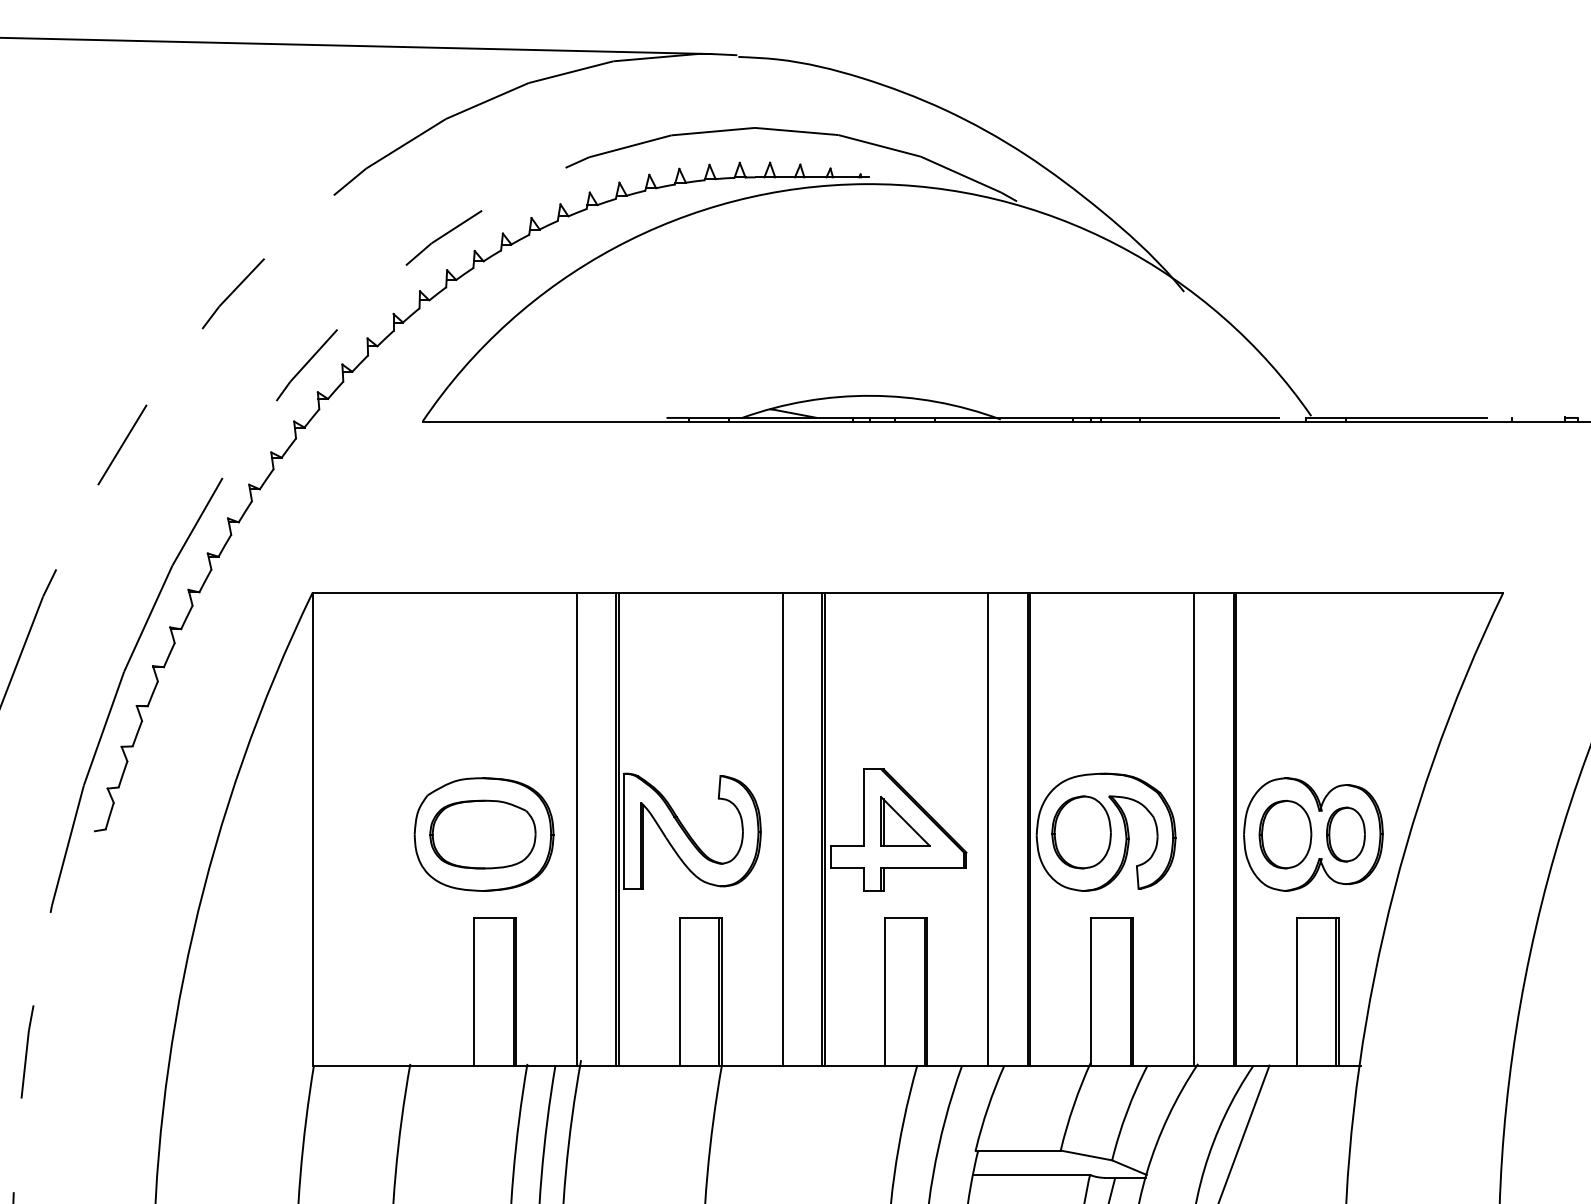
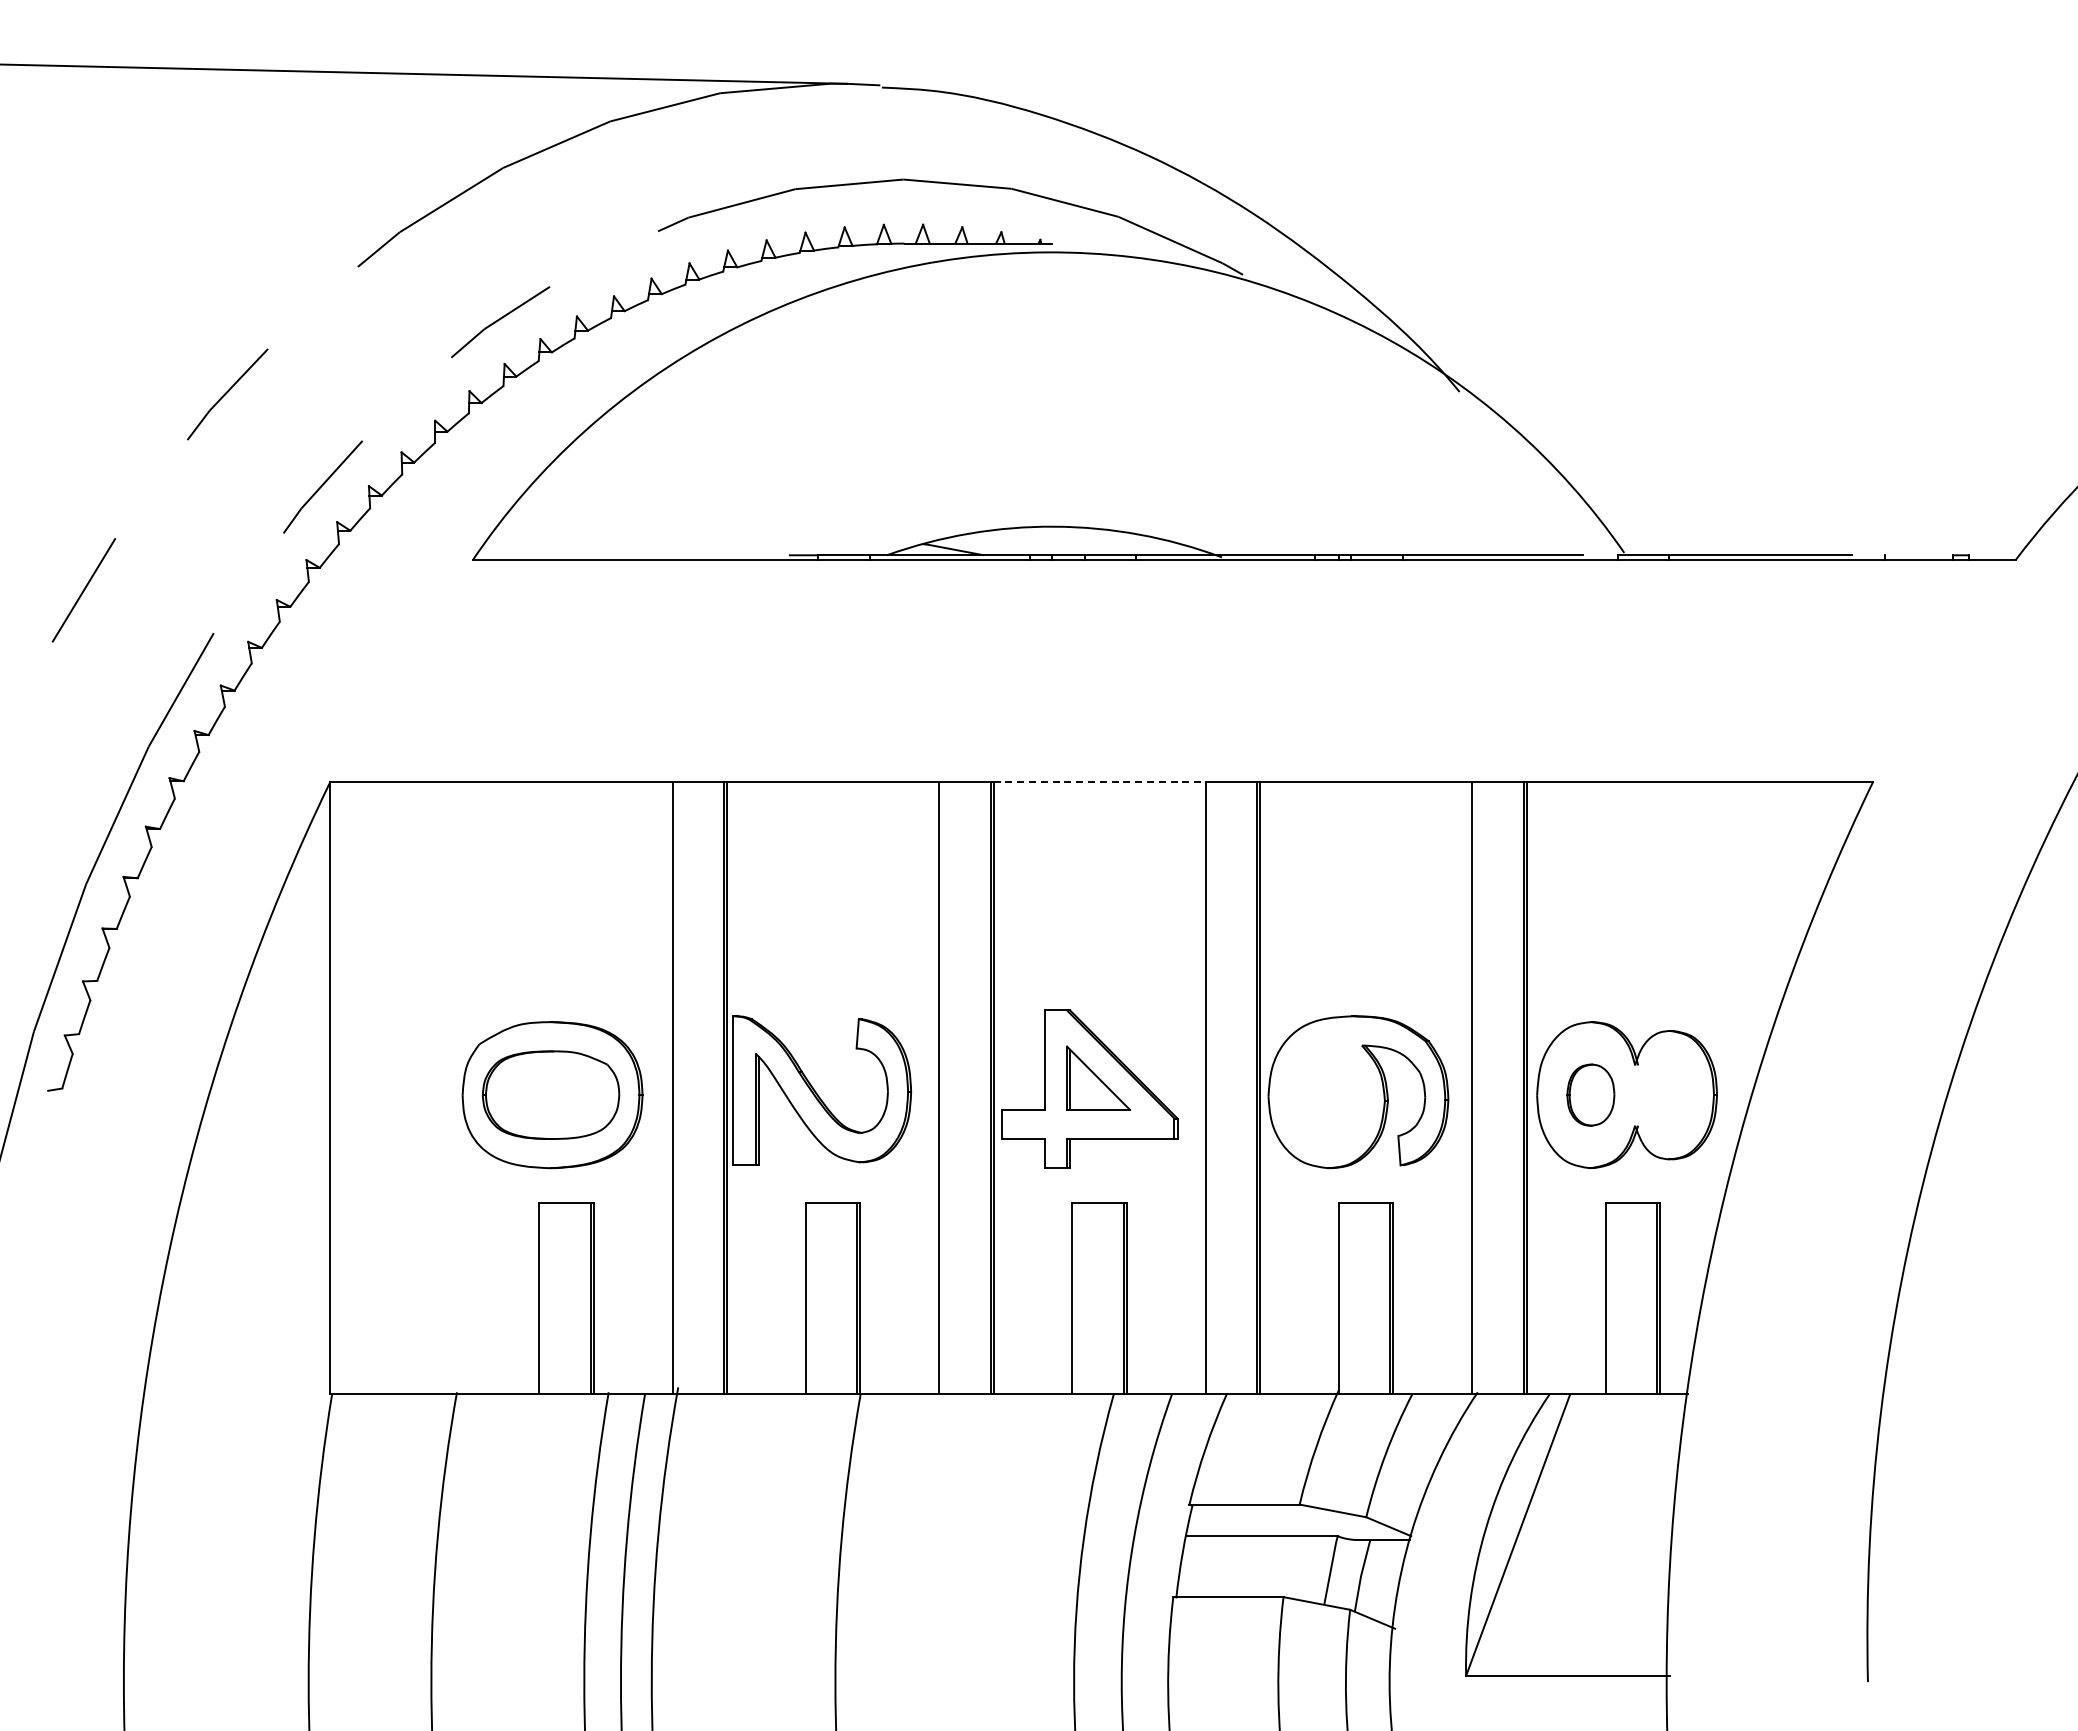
line: (907, 592) -> (1100, 781), solid -> dashed
part: (1081, 831) -> (1326, 1091), removed
part: (1285, 834) -> (1590, 1094), size x0.7
part: (1345, 834) -> (1668, 1095), removed

